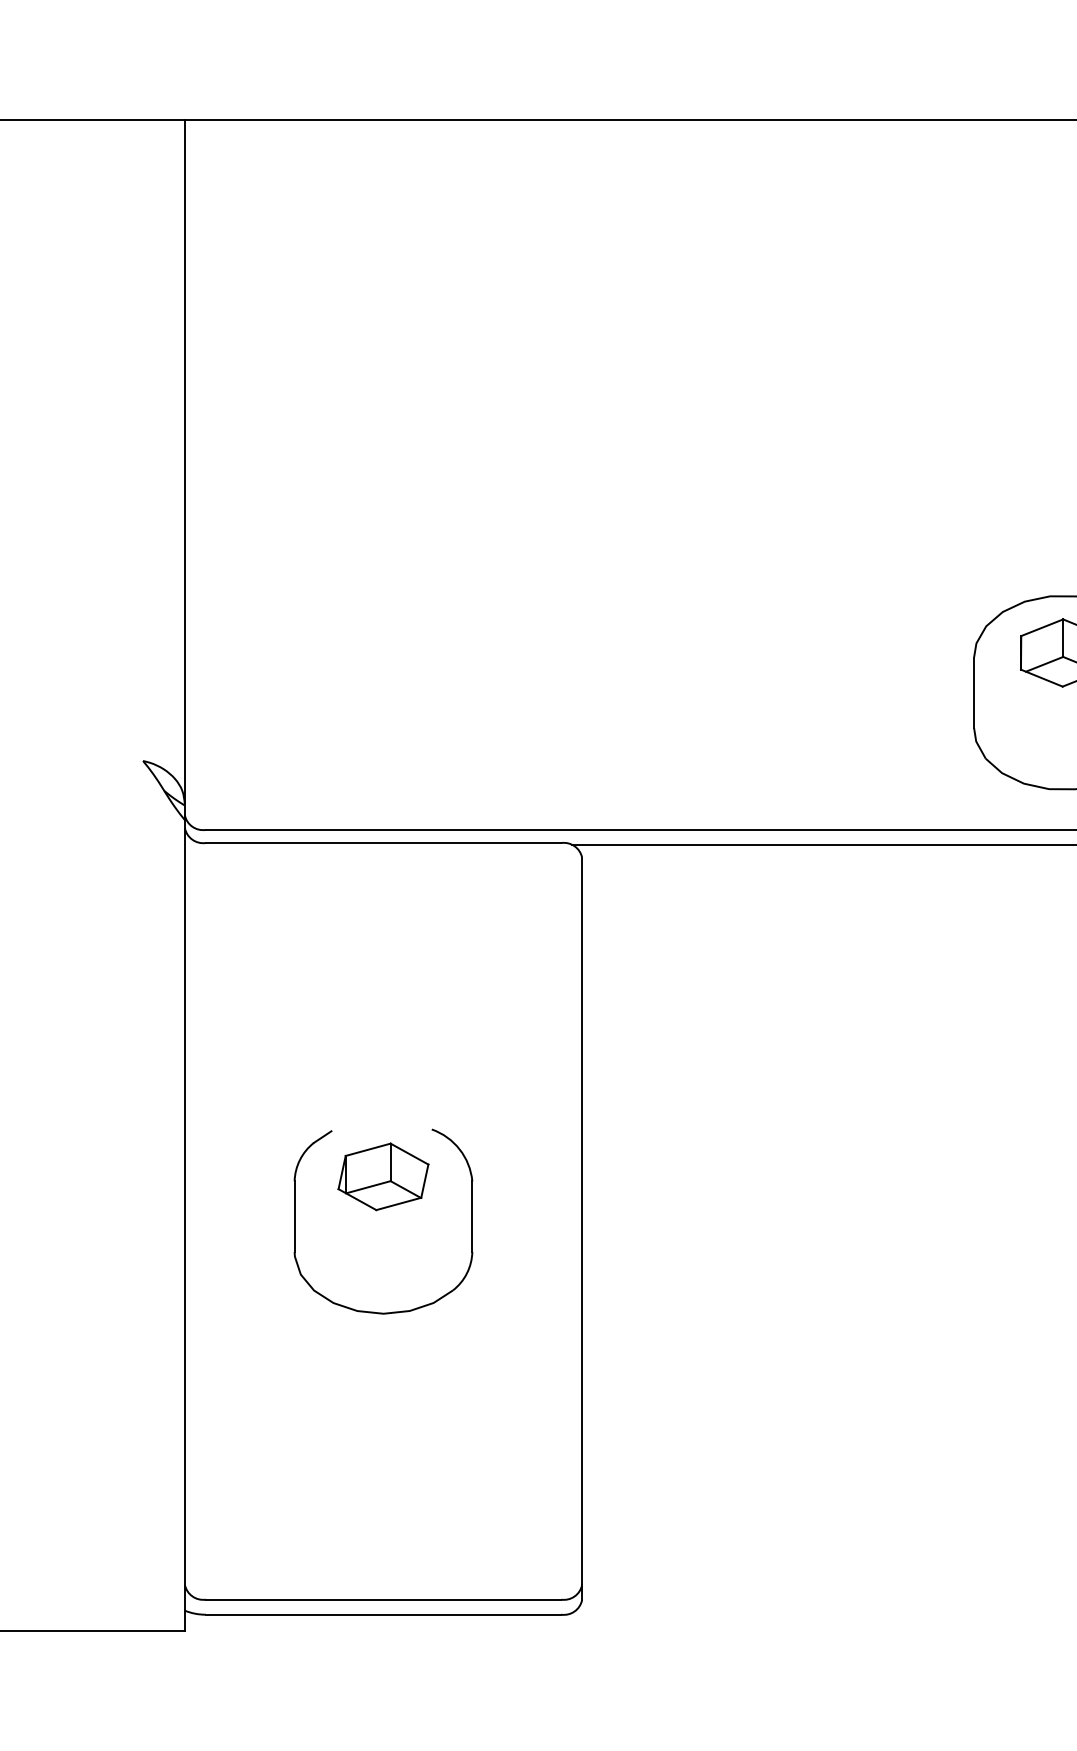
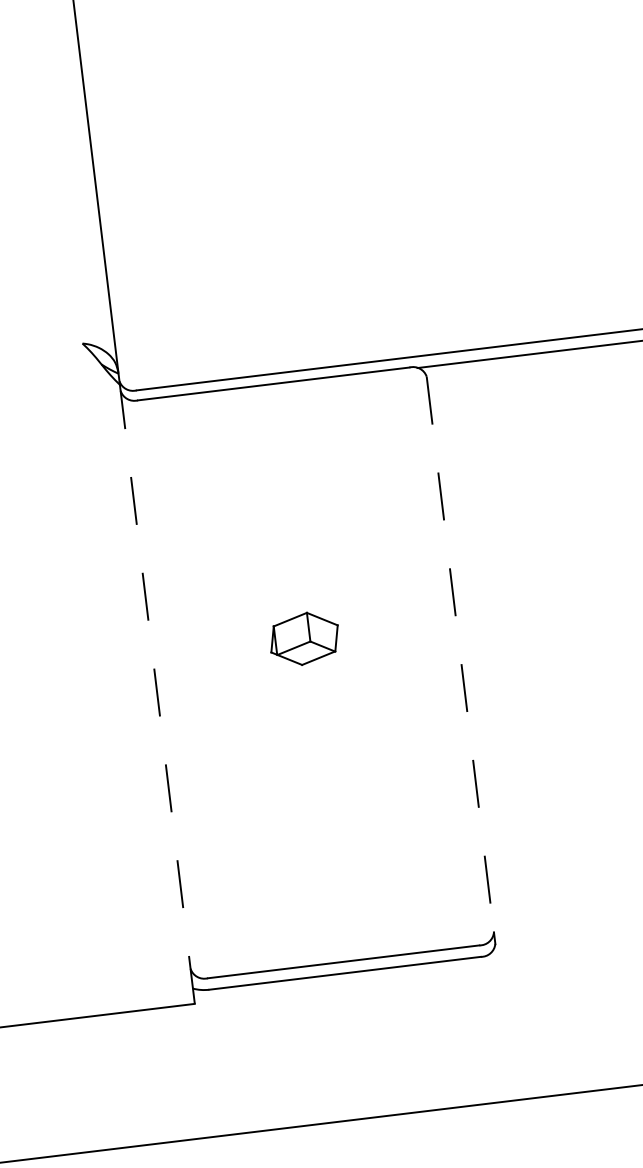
part: (295, 1221) -> (241, 681), removed
line: (582, 1221) -> (460, 654), solid -> dashed
line: (184, 1224) -> (156, 693), solid -> dashed

